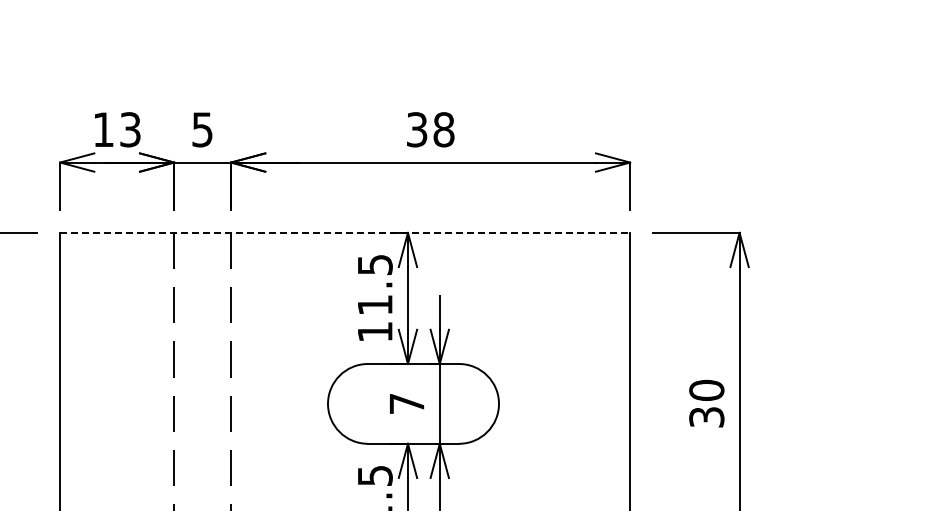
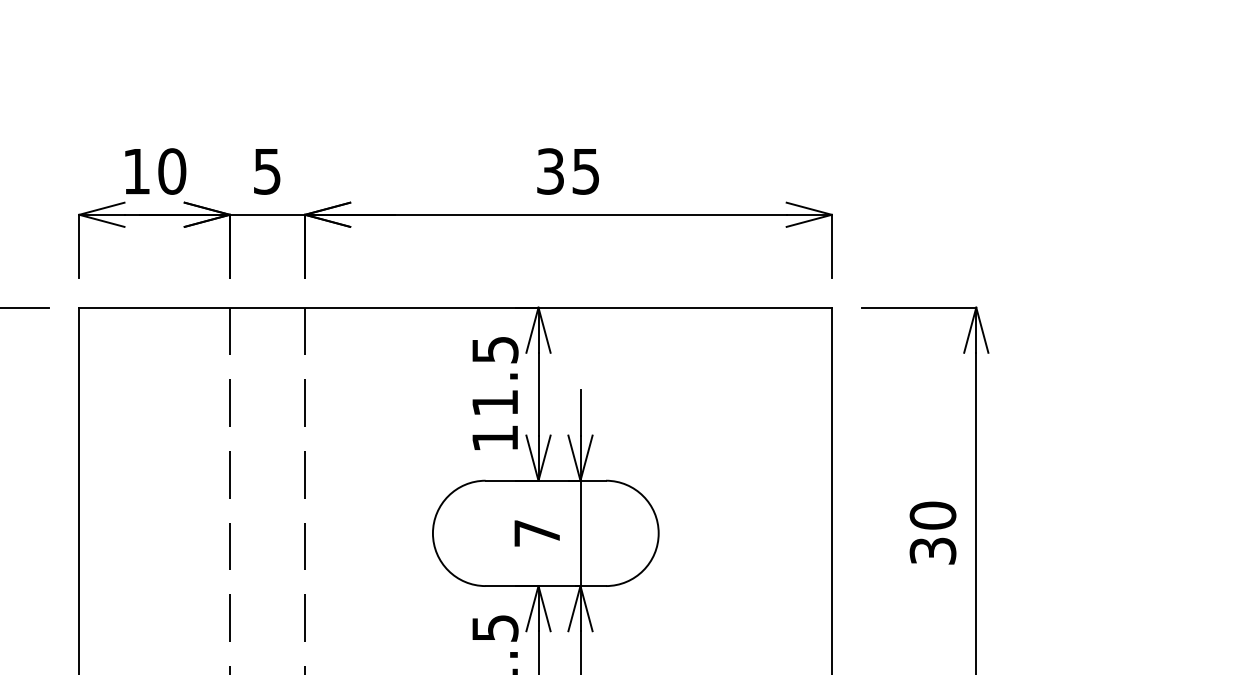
text: (130, 129) -> (172, 171), 13 -> 10
text: (443, 129) -> (585, 171), 38 -> 35
line: (345, 232) -> (456, 307), dashed -> solid

